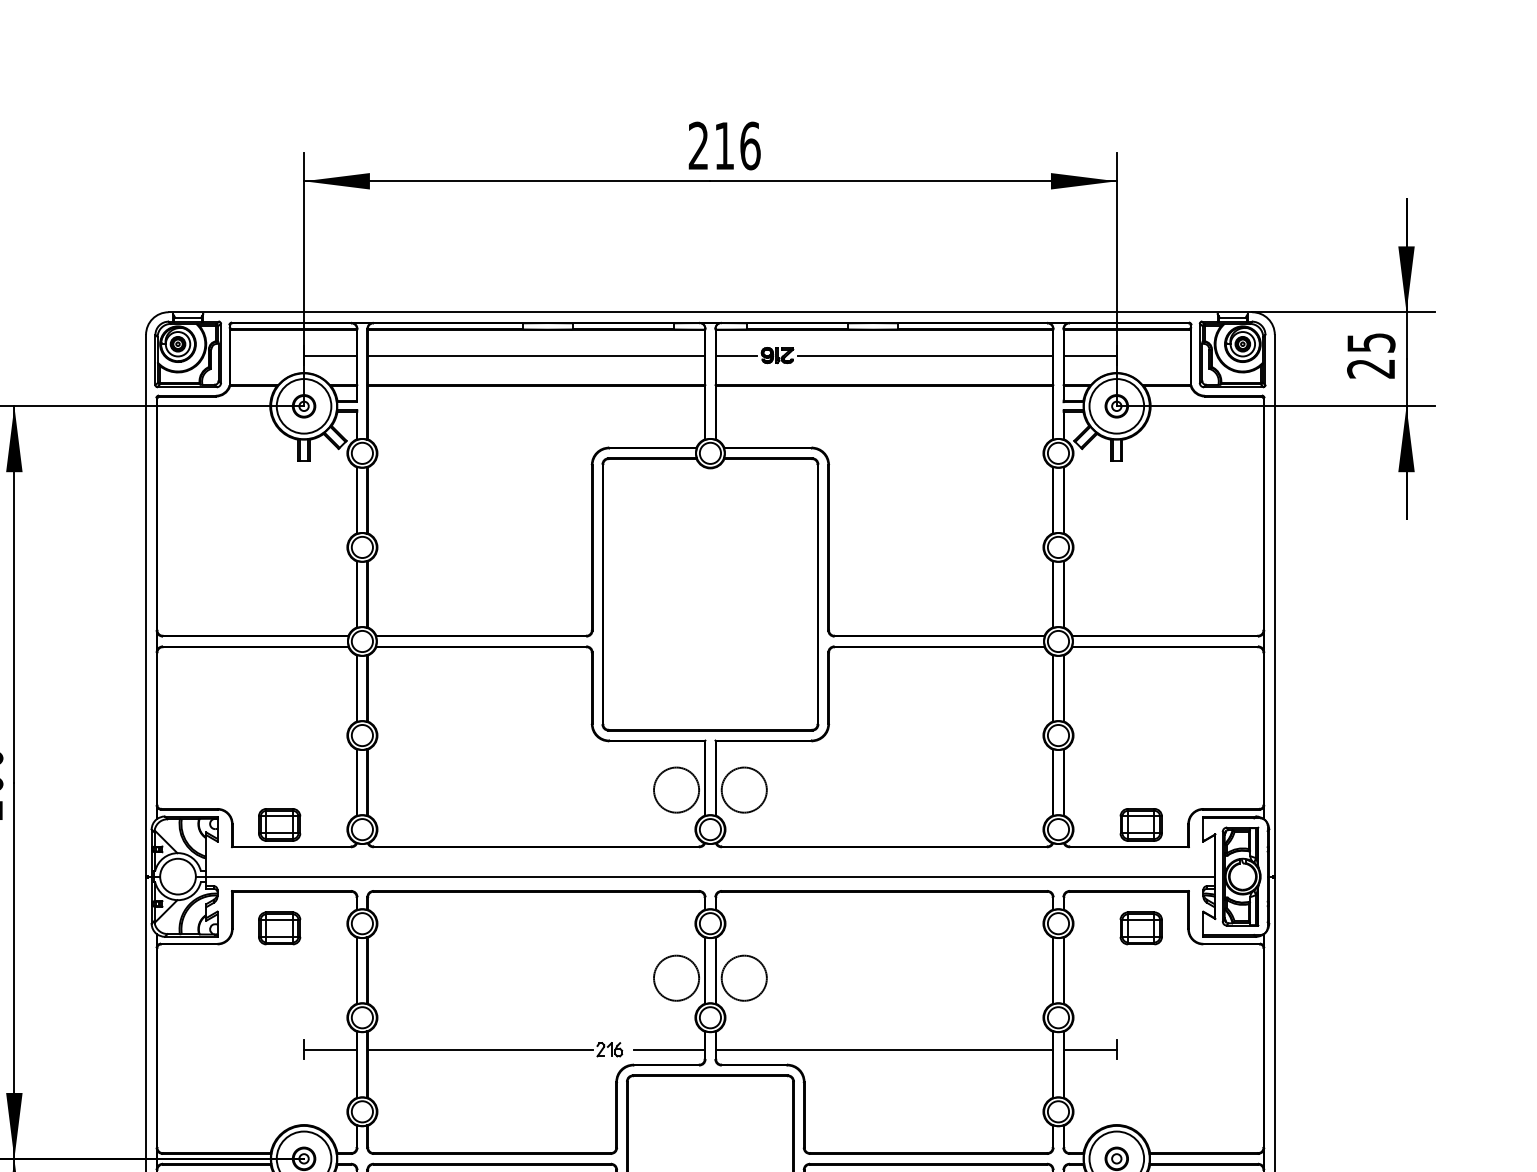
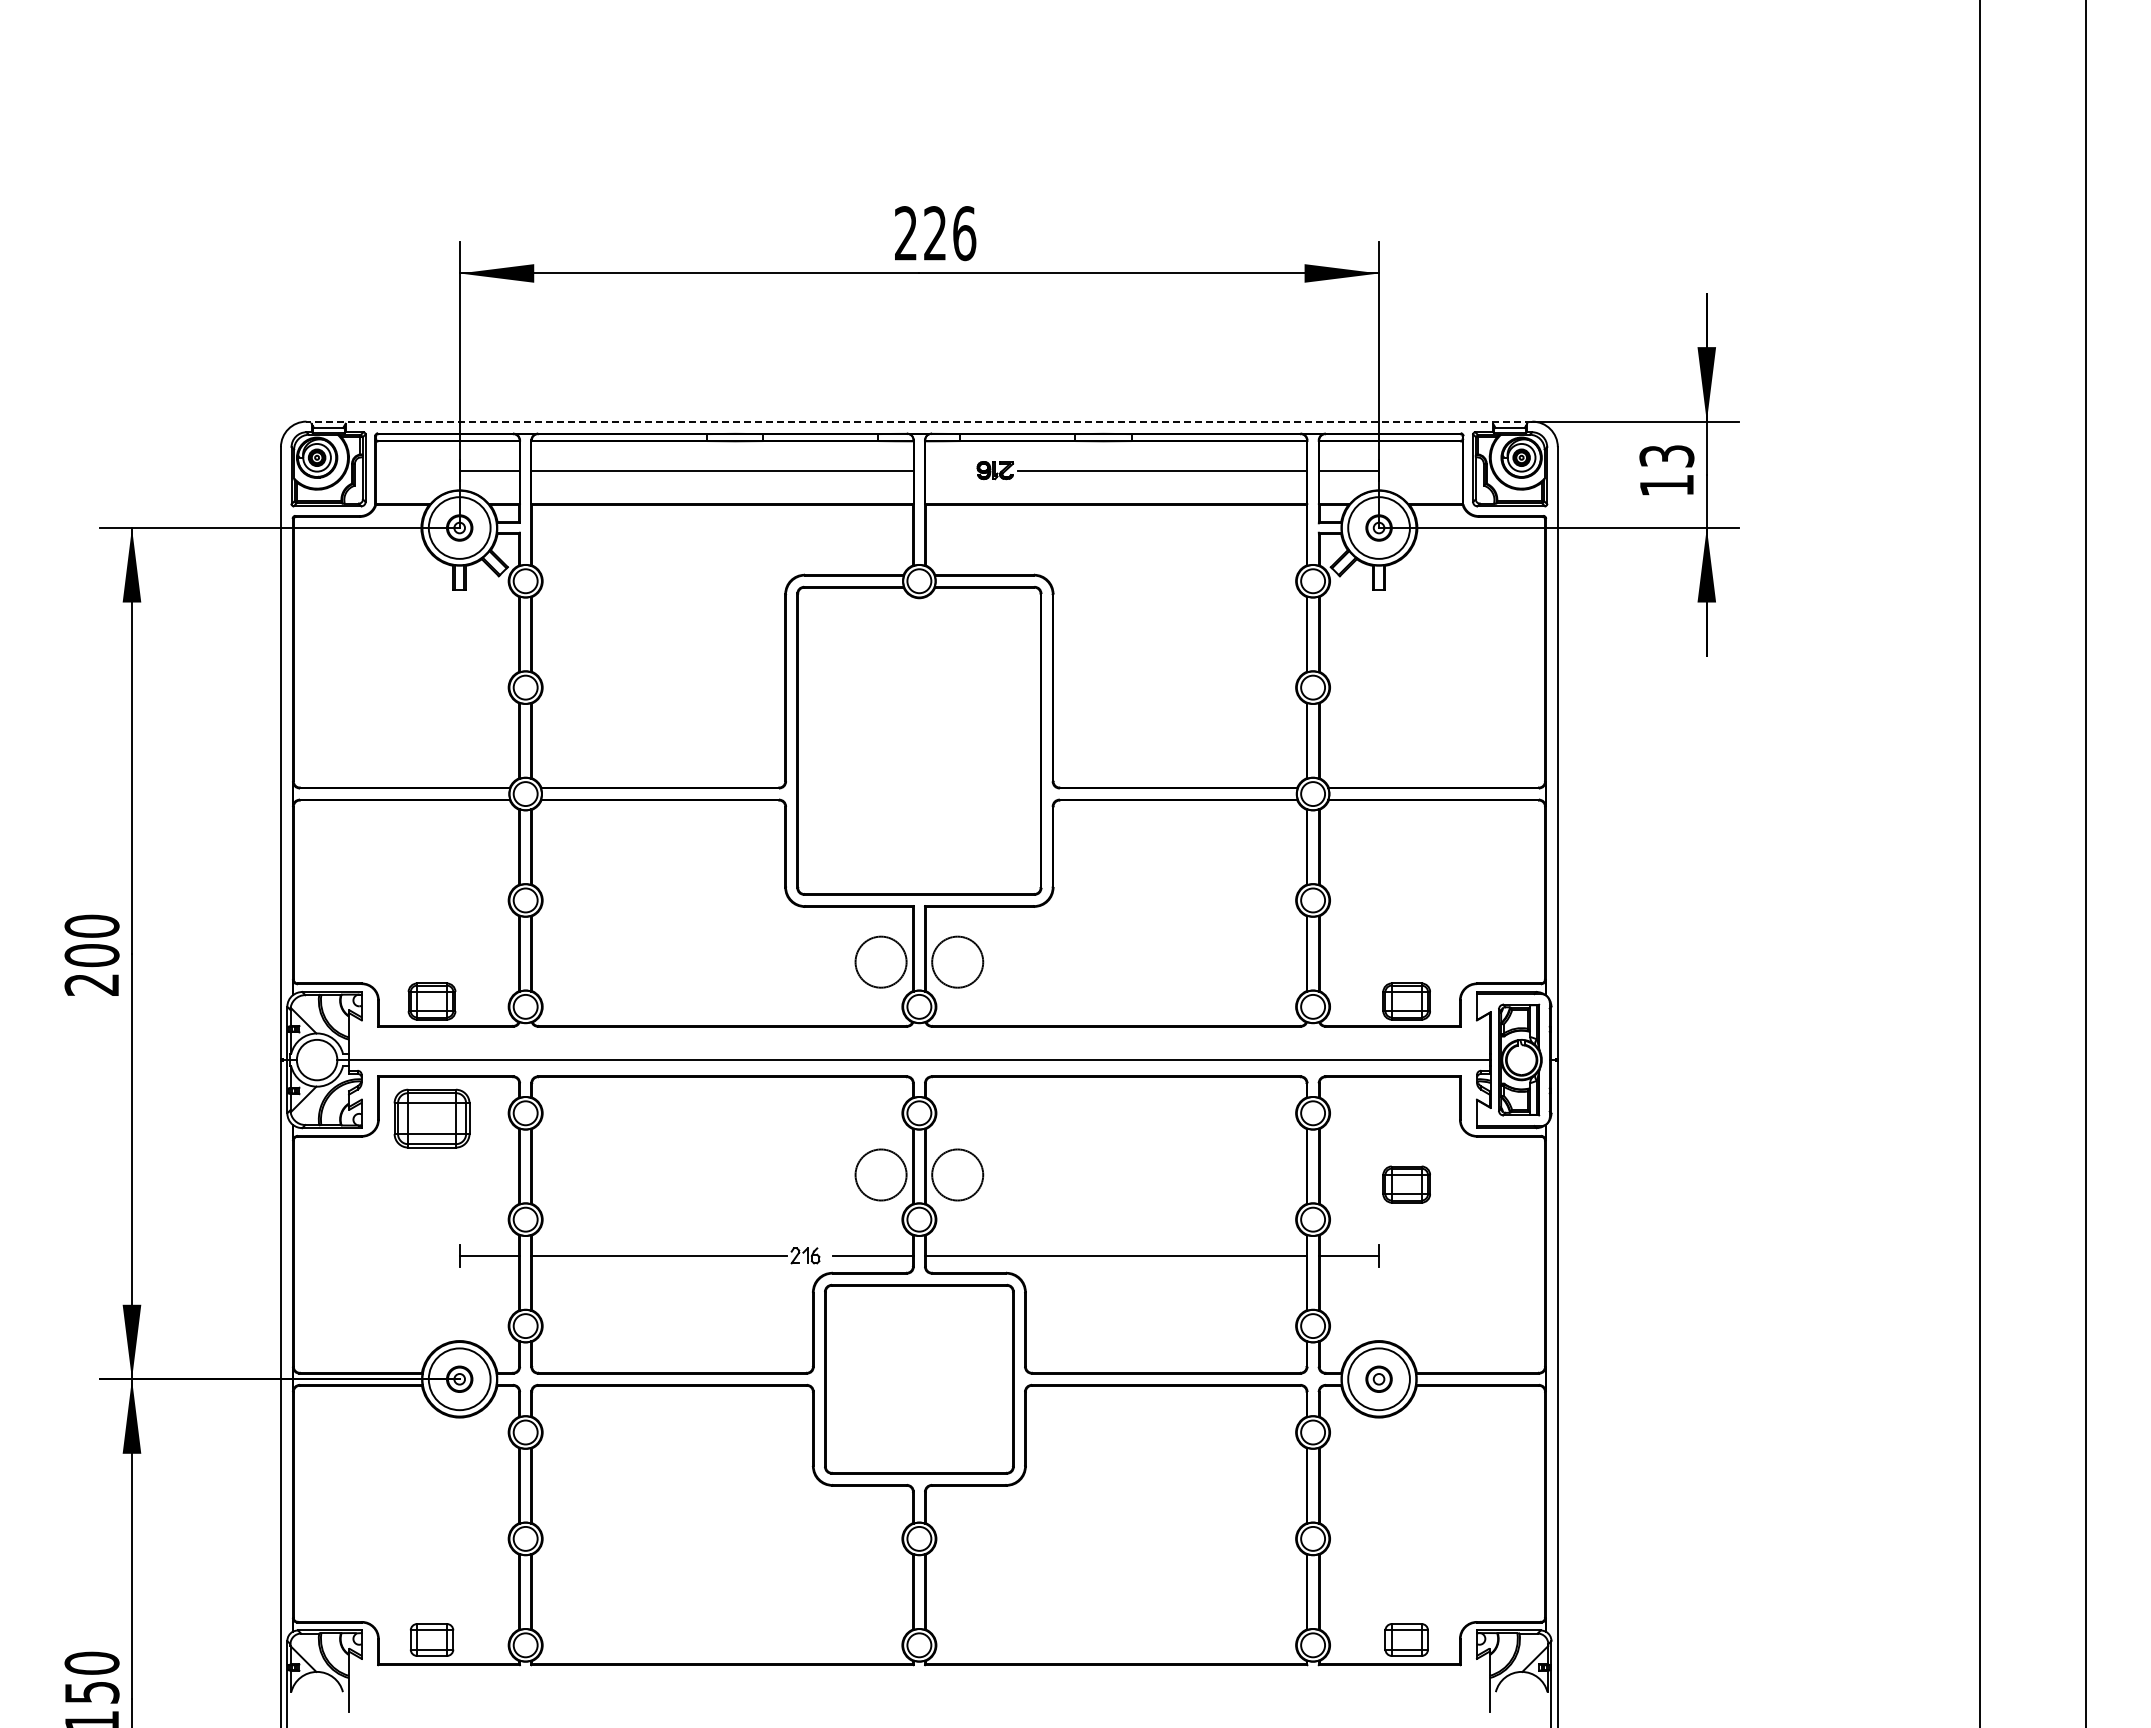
text: (723, 145) -> (934, 233), 216 -> 226
line: (710, 312) -> (919, 421), solid -> dashed
line: (736, 355) -> (948, 470), removed
text: (1370, 355) -> (1666, 470), 25 -> 13
part: (279, 928) -> (431, 1118), size x1.6
part: (1141, 928) -> (1406, 1184), moved

